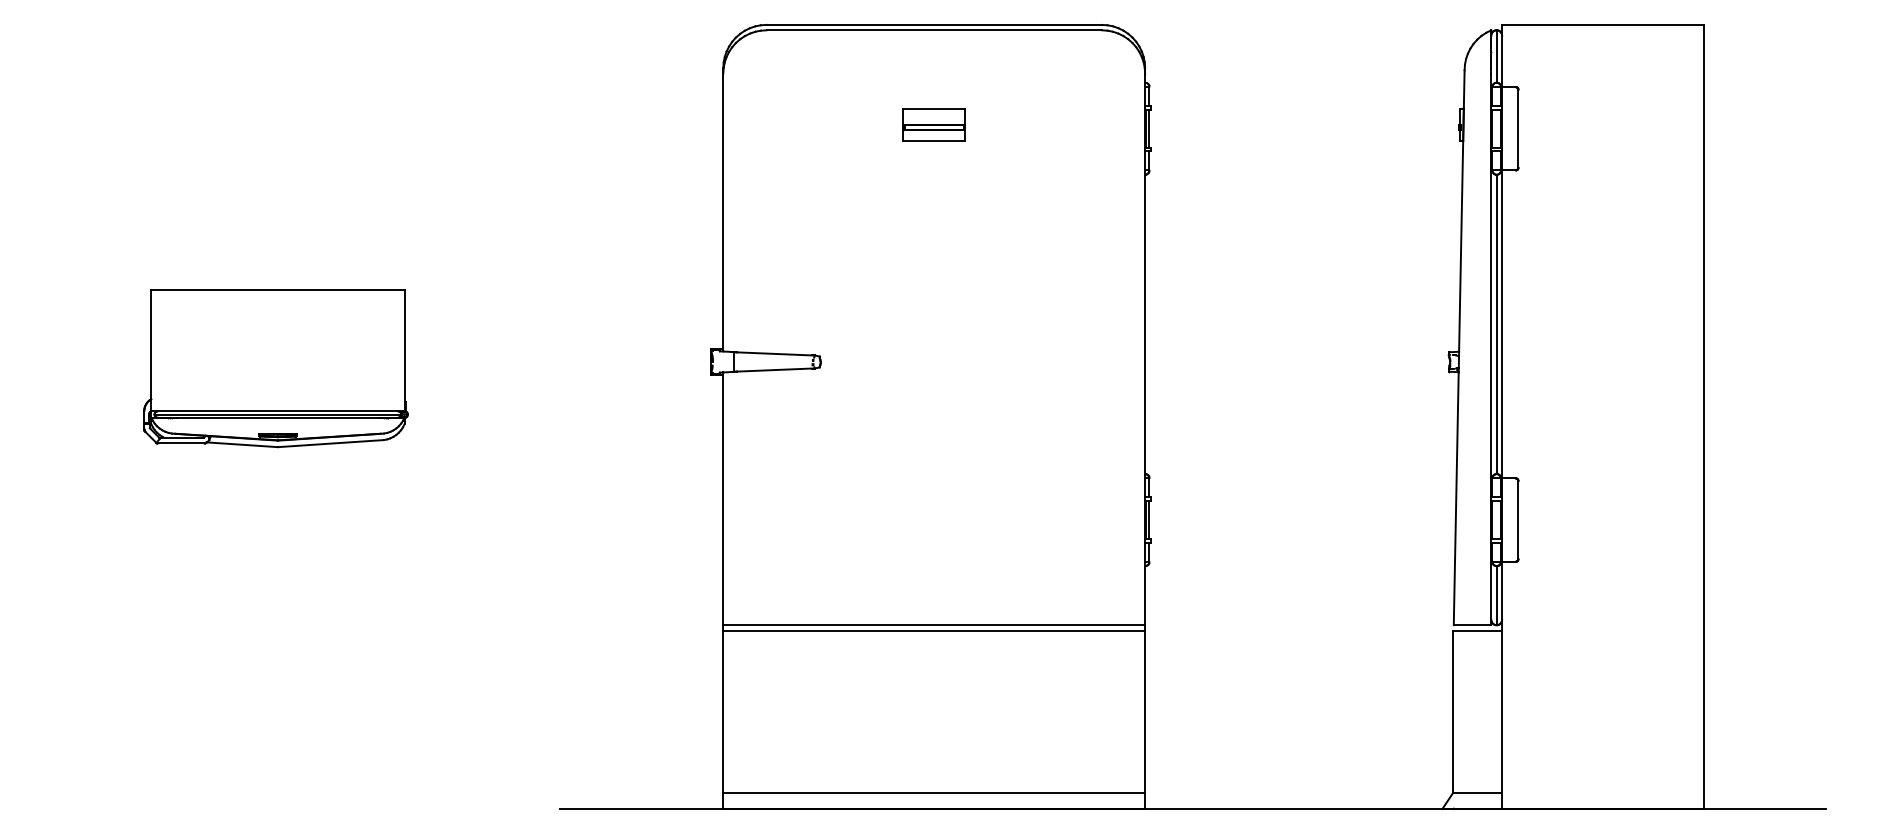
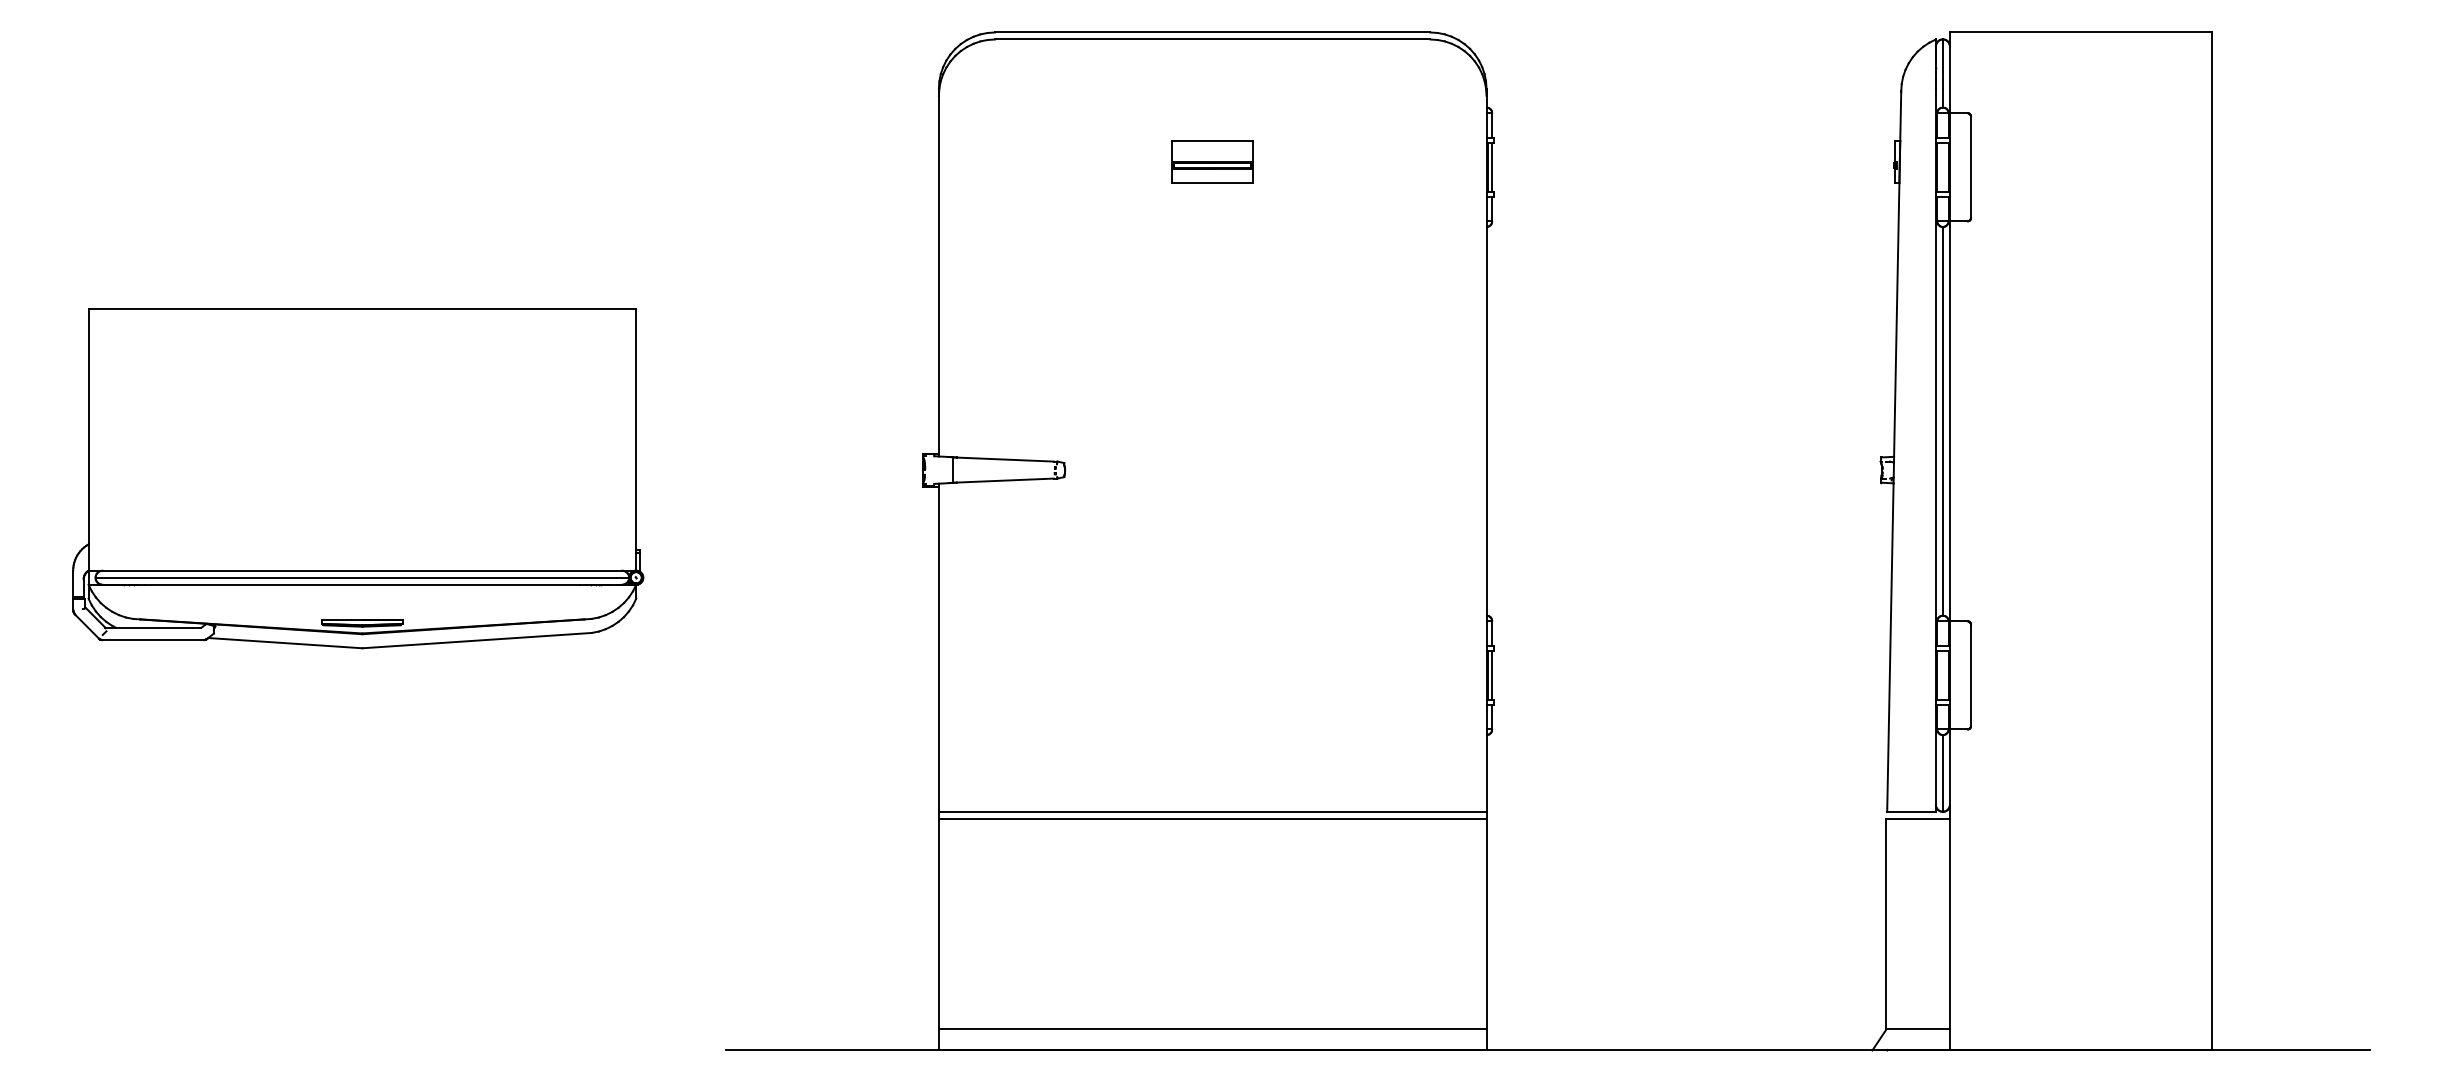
part: (275, 368) -> (357, 478), size x1.67

